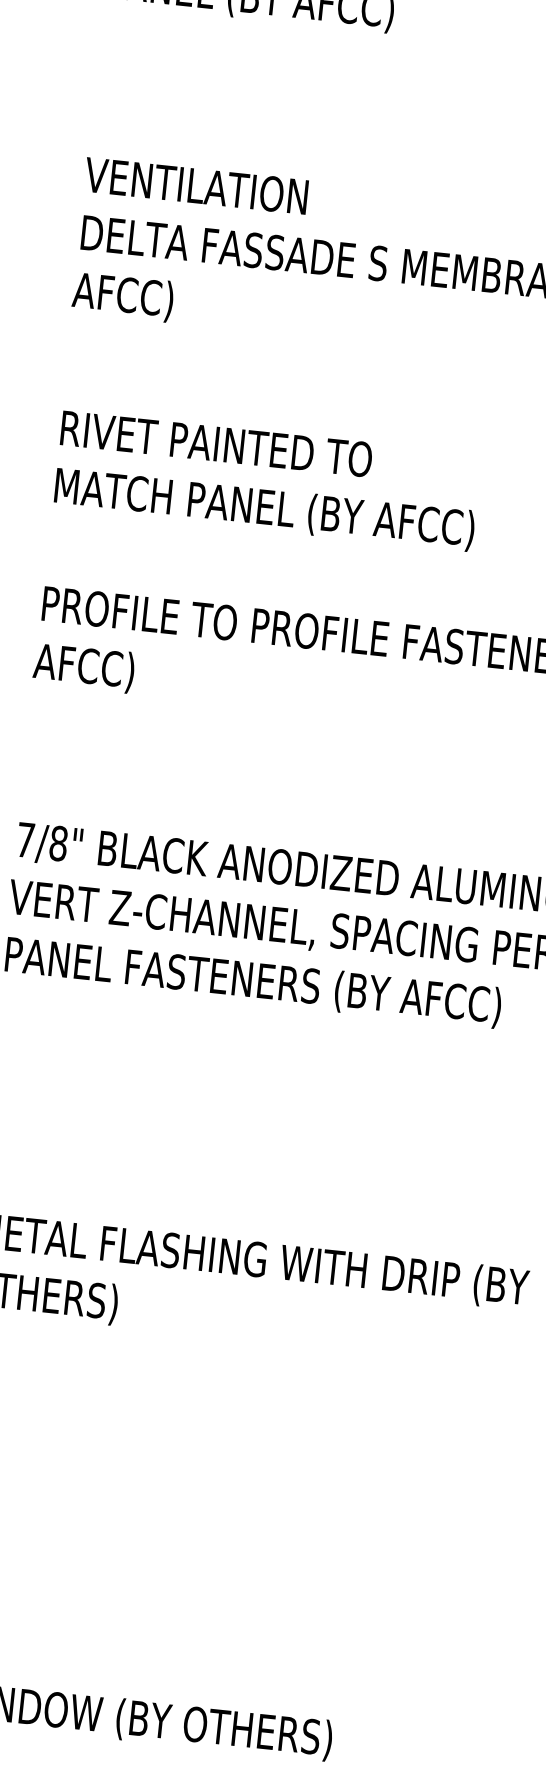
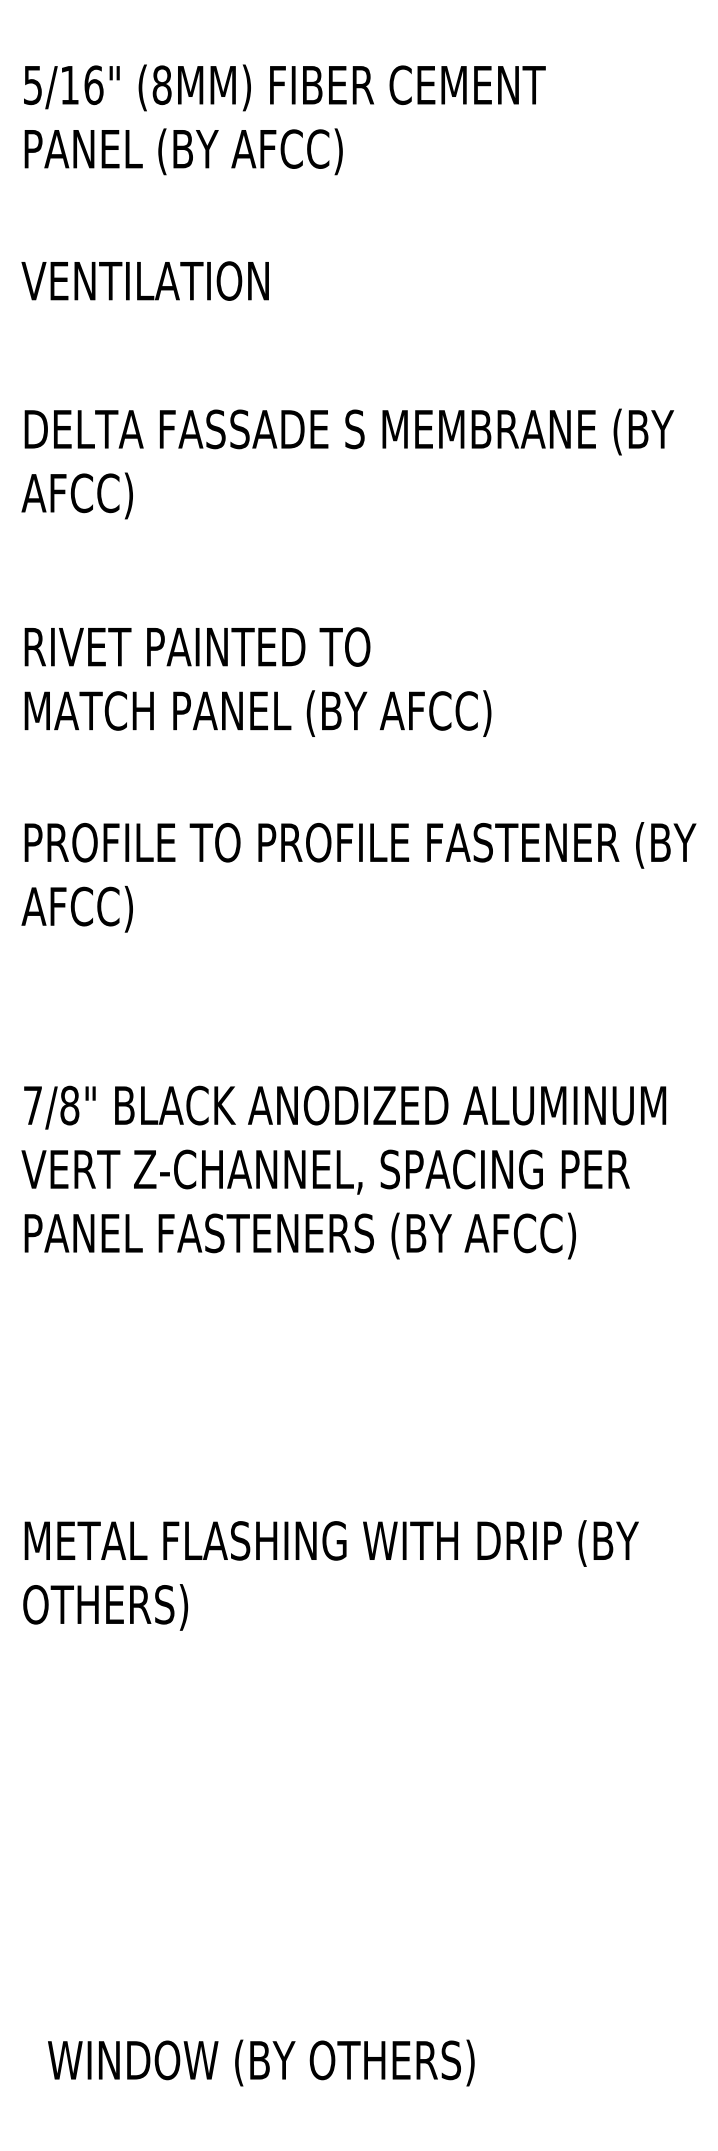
text: (195, 185) -> (144, 280), moved

